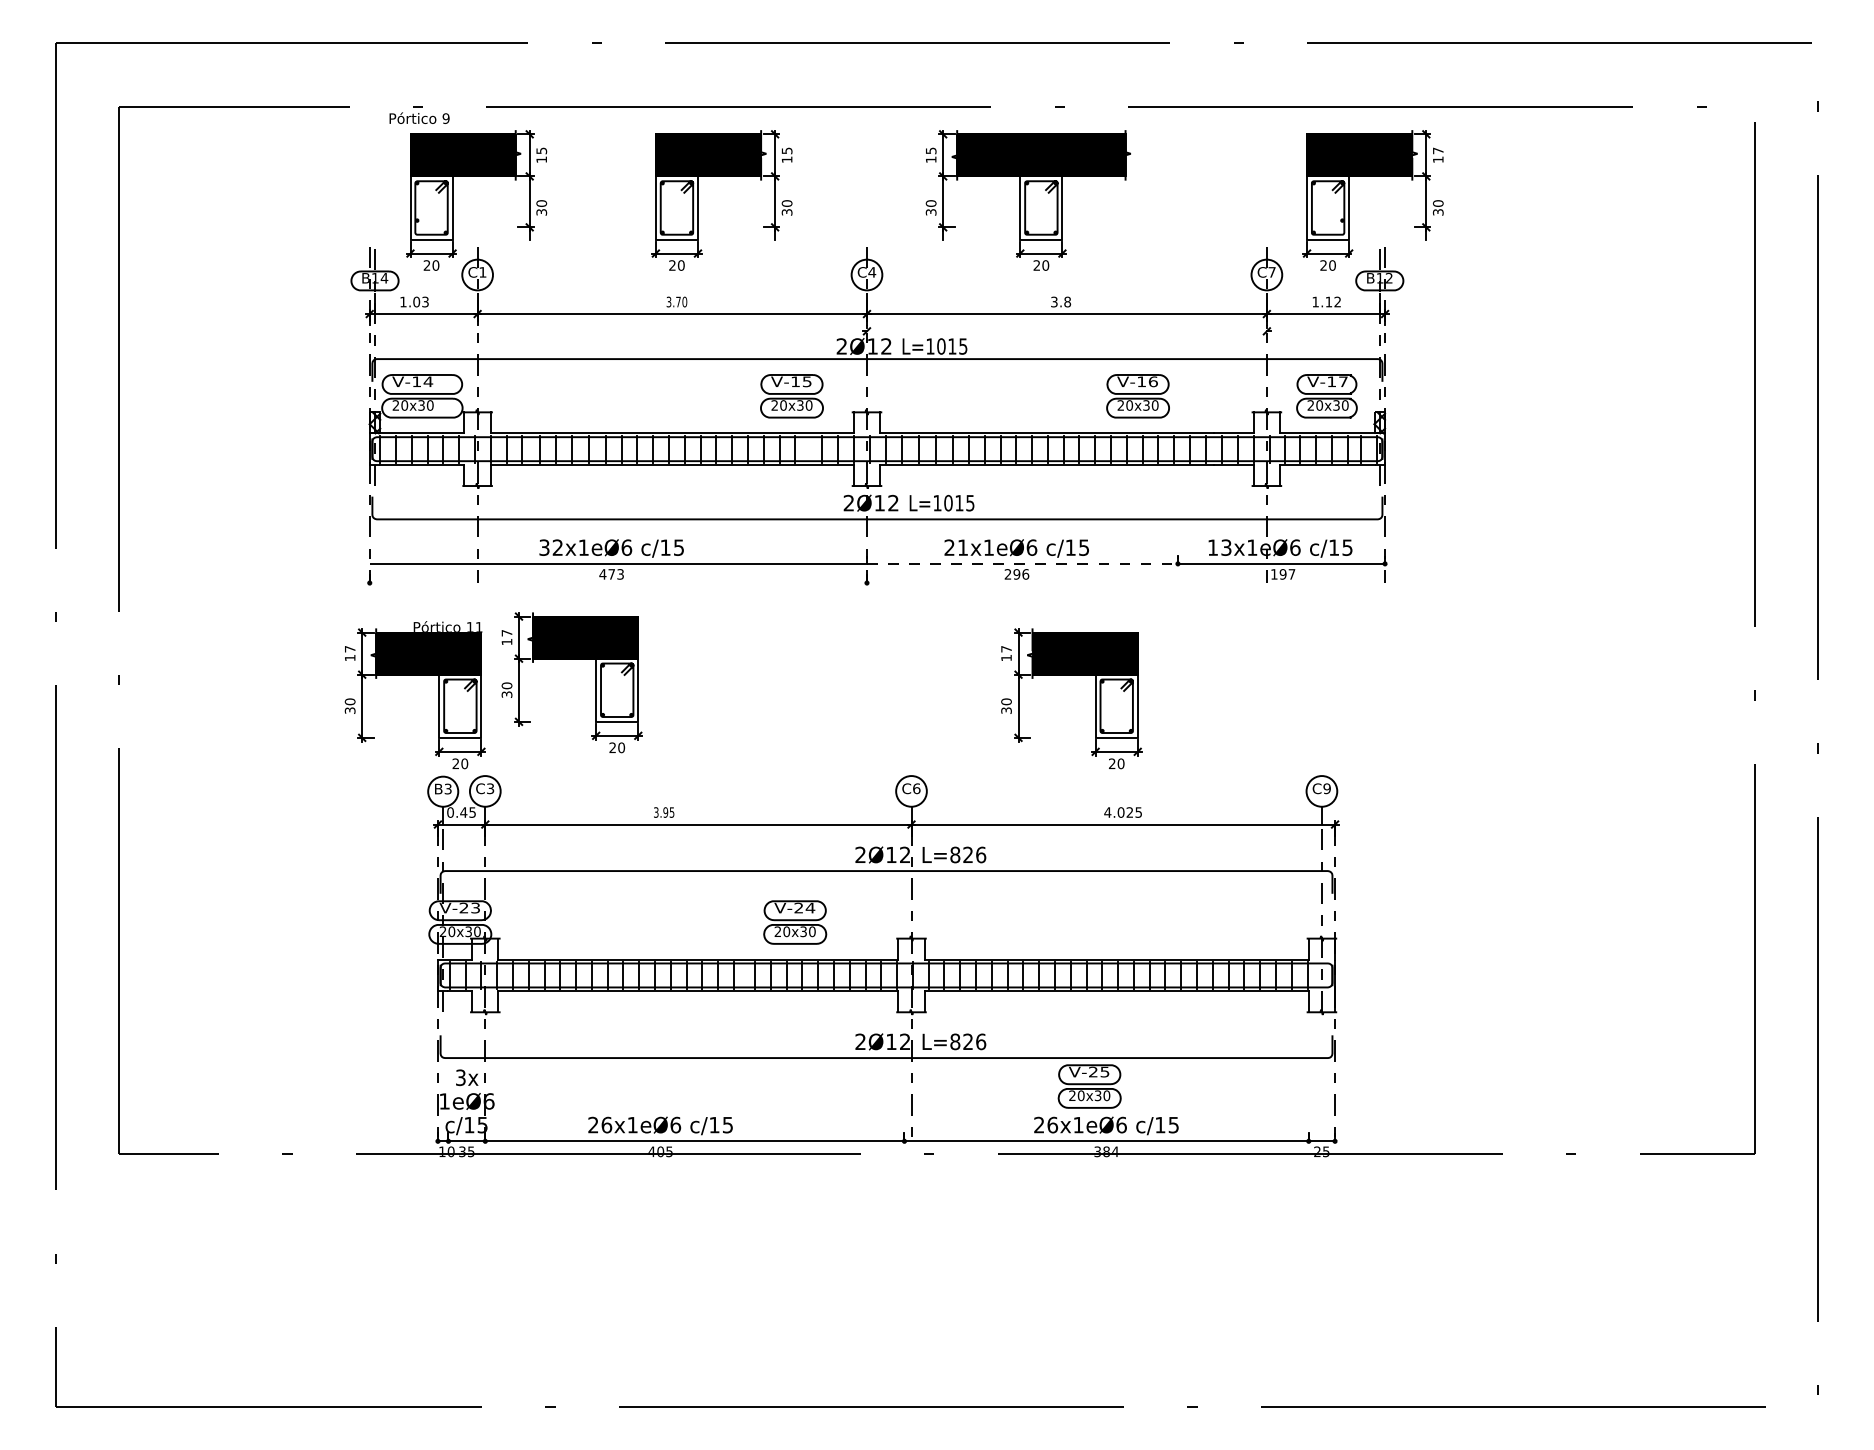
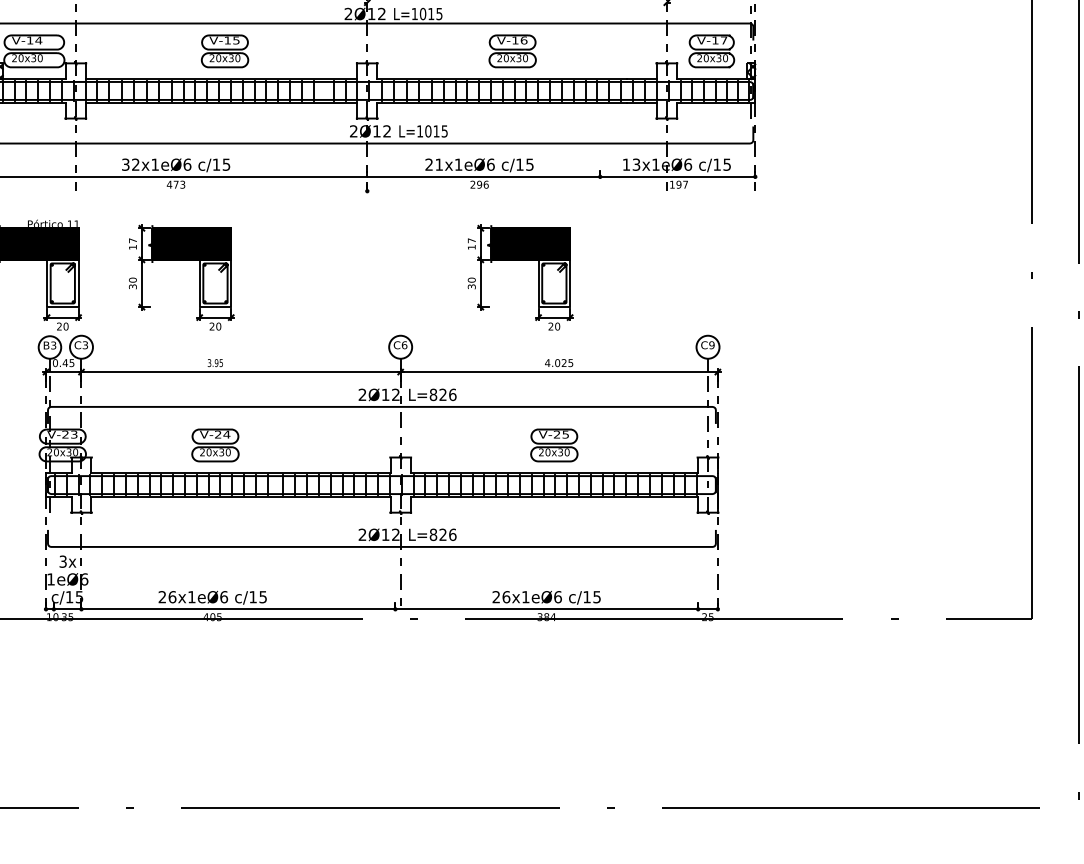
part: (791, 396) -> (224, 51), moved
part: (1137, 396) -> (512, 51), moved
line: (1026, 563) -> (486, 176), dashed -> solid
part: (571, 659) -> (181, 260), moved
part: (795, 922) -> (215, 445), moved
part: (1089, 1086) -> (554, 445), moved

